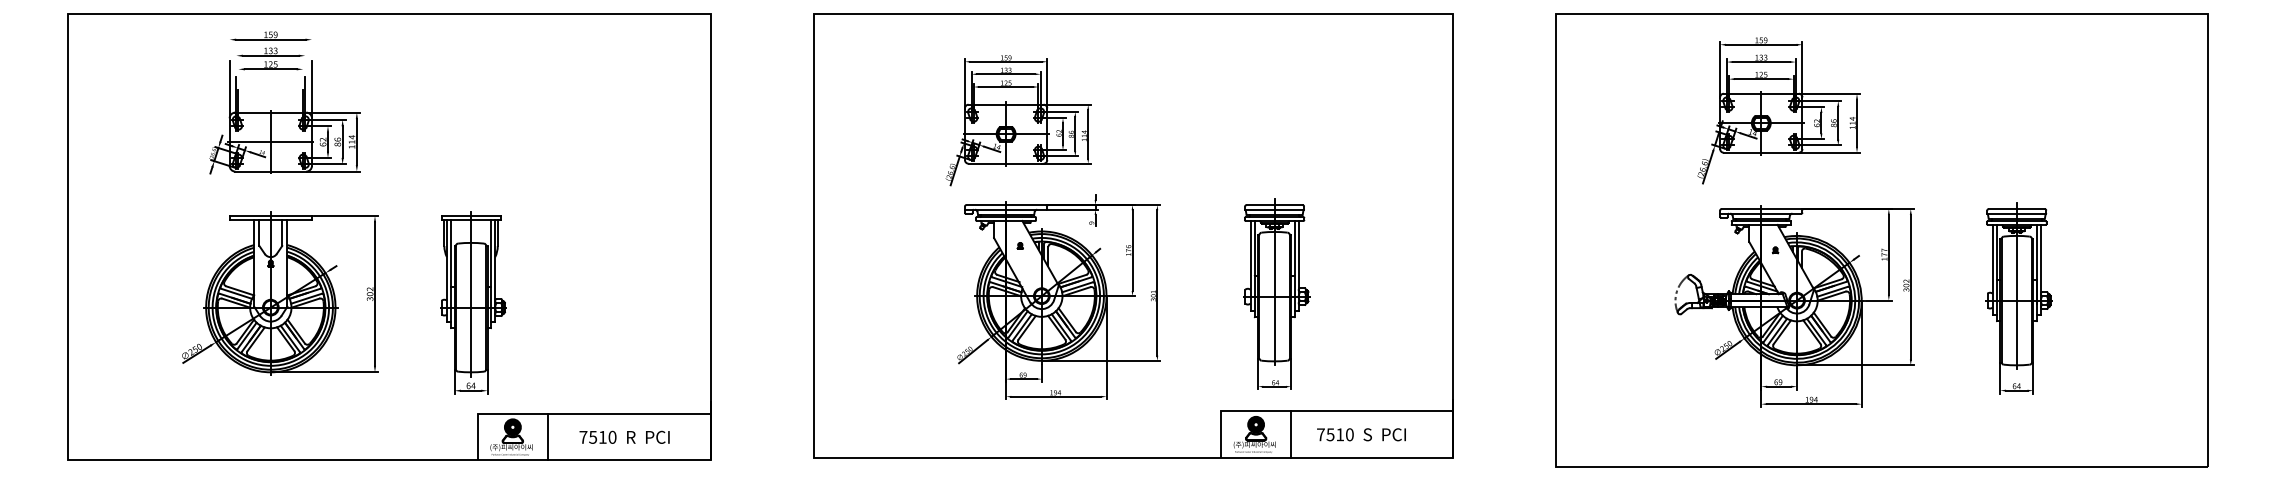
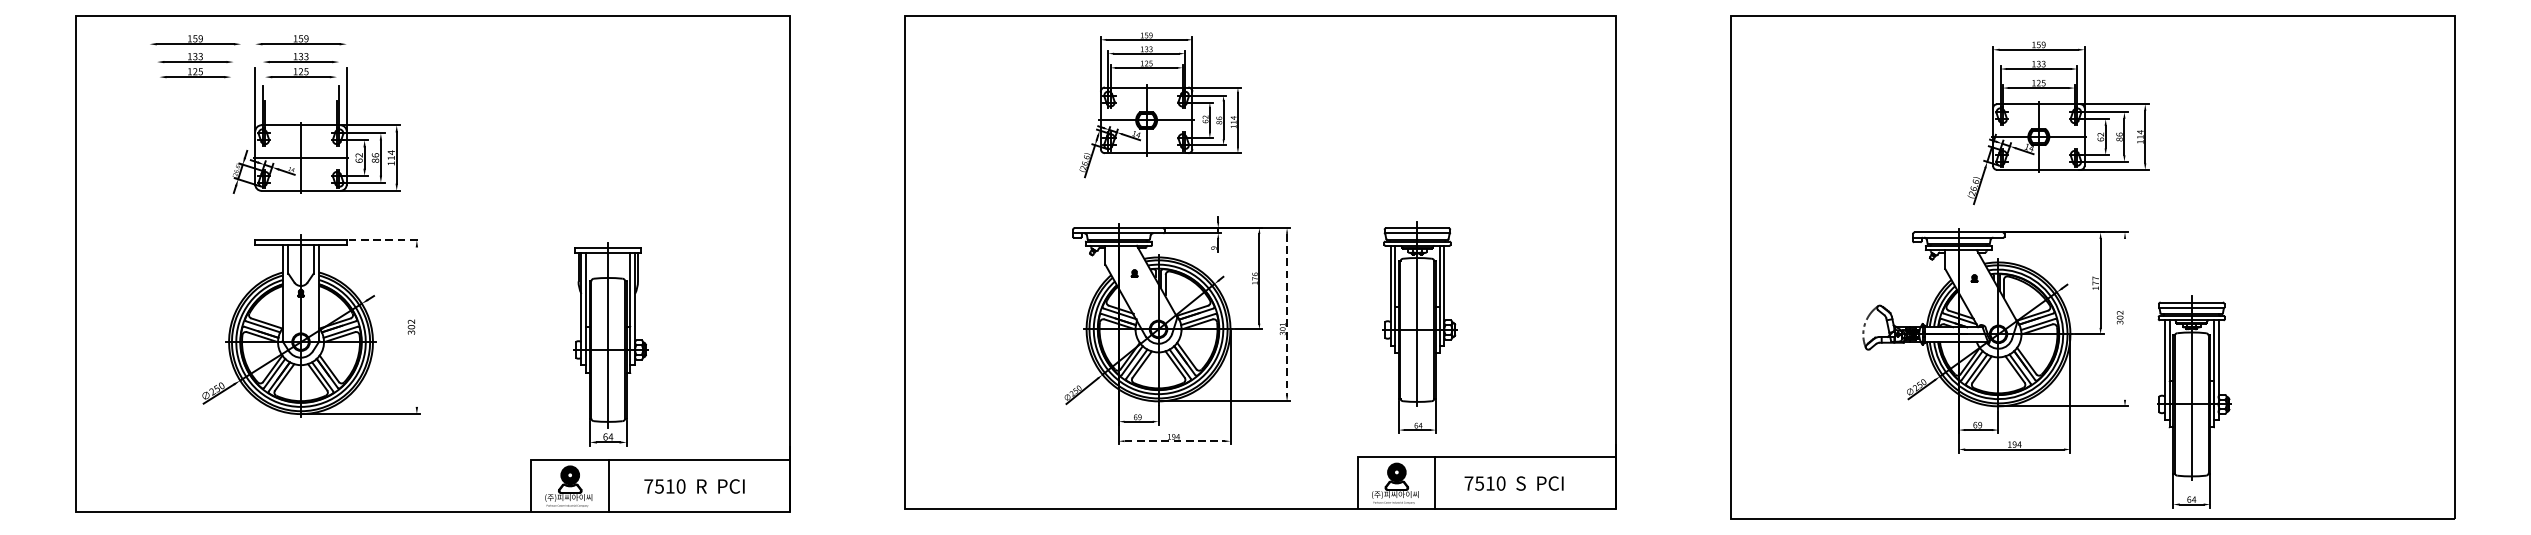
part: (175, 50) -> (195, 56), added
part: (1778, 110) -> (2057, 122), moved
part: (1018, 120) -> (1160, 105), moved
line: (346, 216) -> (385, 240), solid -> dashed
line: (1157, 282) -> (1287, 314), solid -> dashed
line: (1910, 286) -> (2124, 318), removed
line: (375, 293) -> (417, 326), removed
part: (2018, 298) -> (2193, 402), moved
part: (473, 302) -> (610, 344), moved
line: (1056, 396) -> (1174, 441), solid -> dashed

